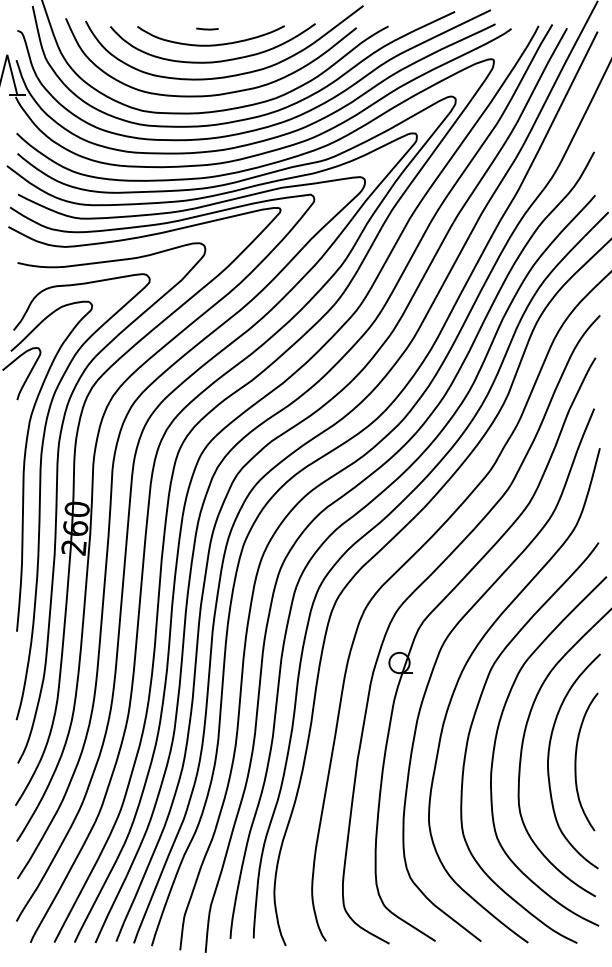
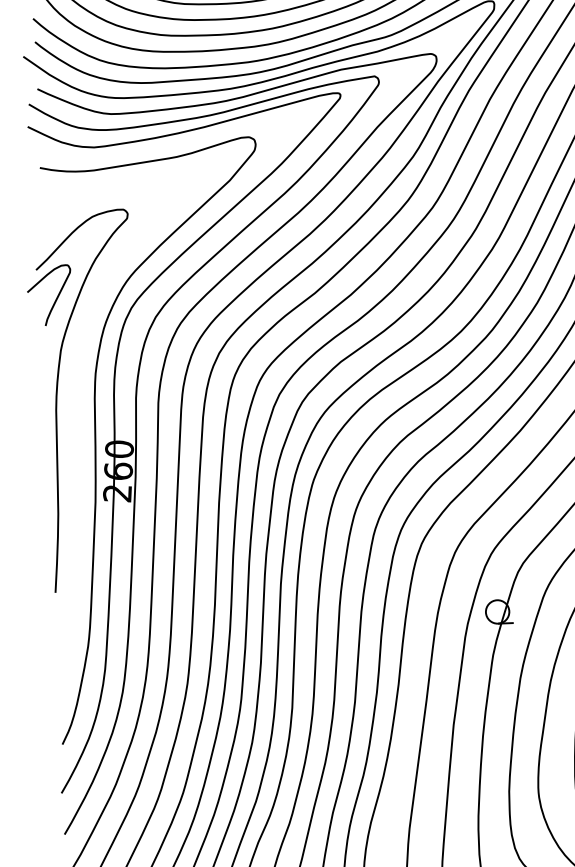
curve: (41, 487) -> (77, 425), removed

